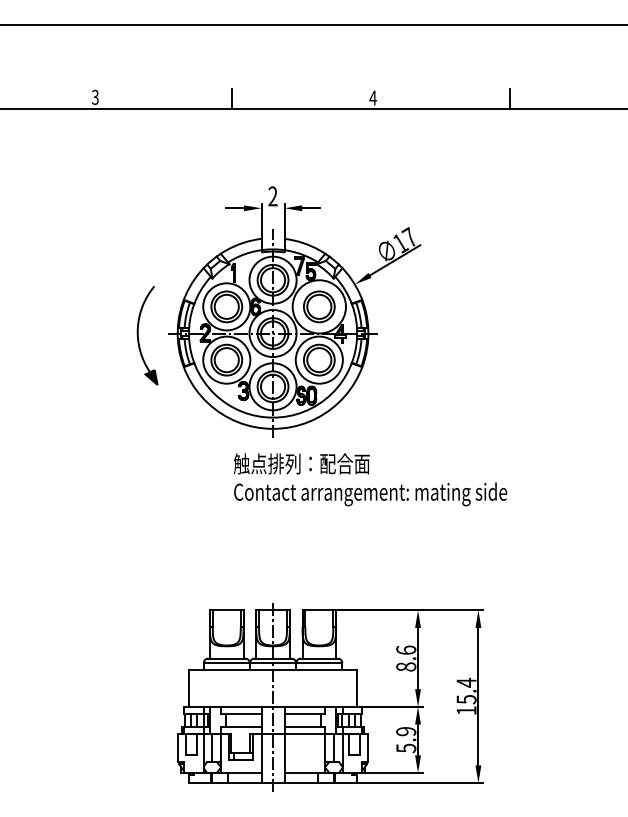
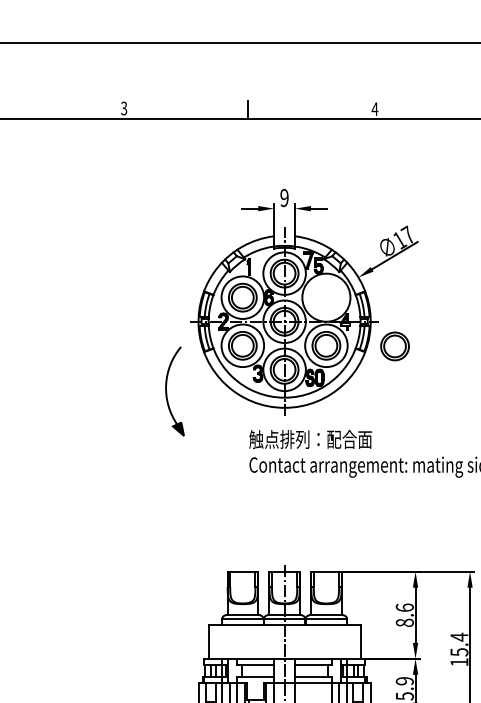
text: (272, 196) -> (284, 198), 2 -> 9
part: (319, 306) -> (395, 346), moved
part: (138, 335) -> (166, 391), moved

